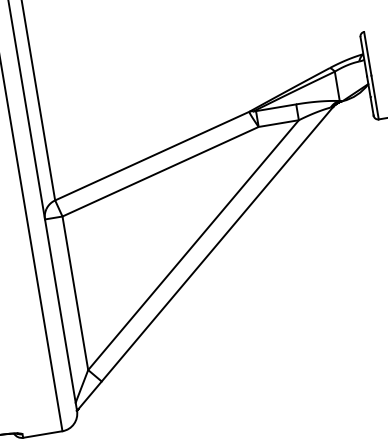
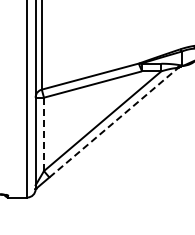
line: (216, 244) -> (113, 122), solid -> dashed
line: (76, 293) -> (44, 134), solid -> dashed

